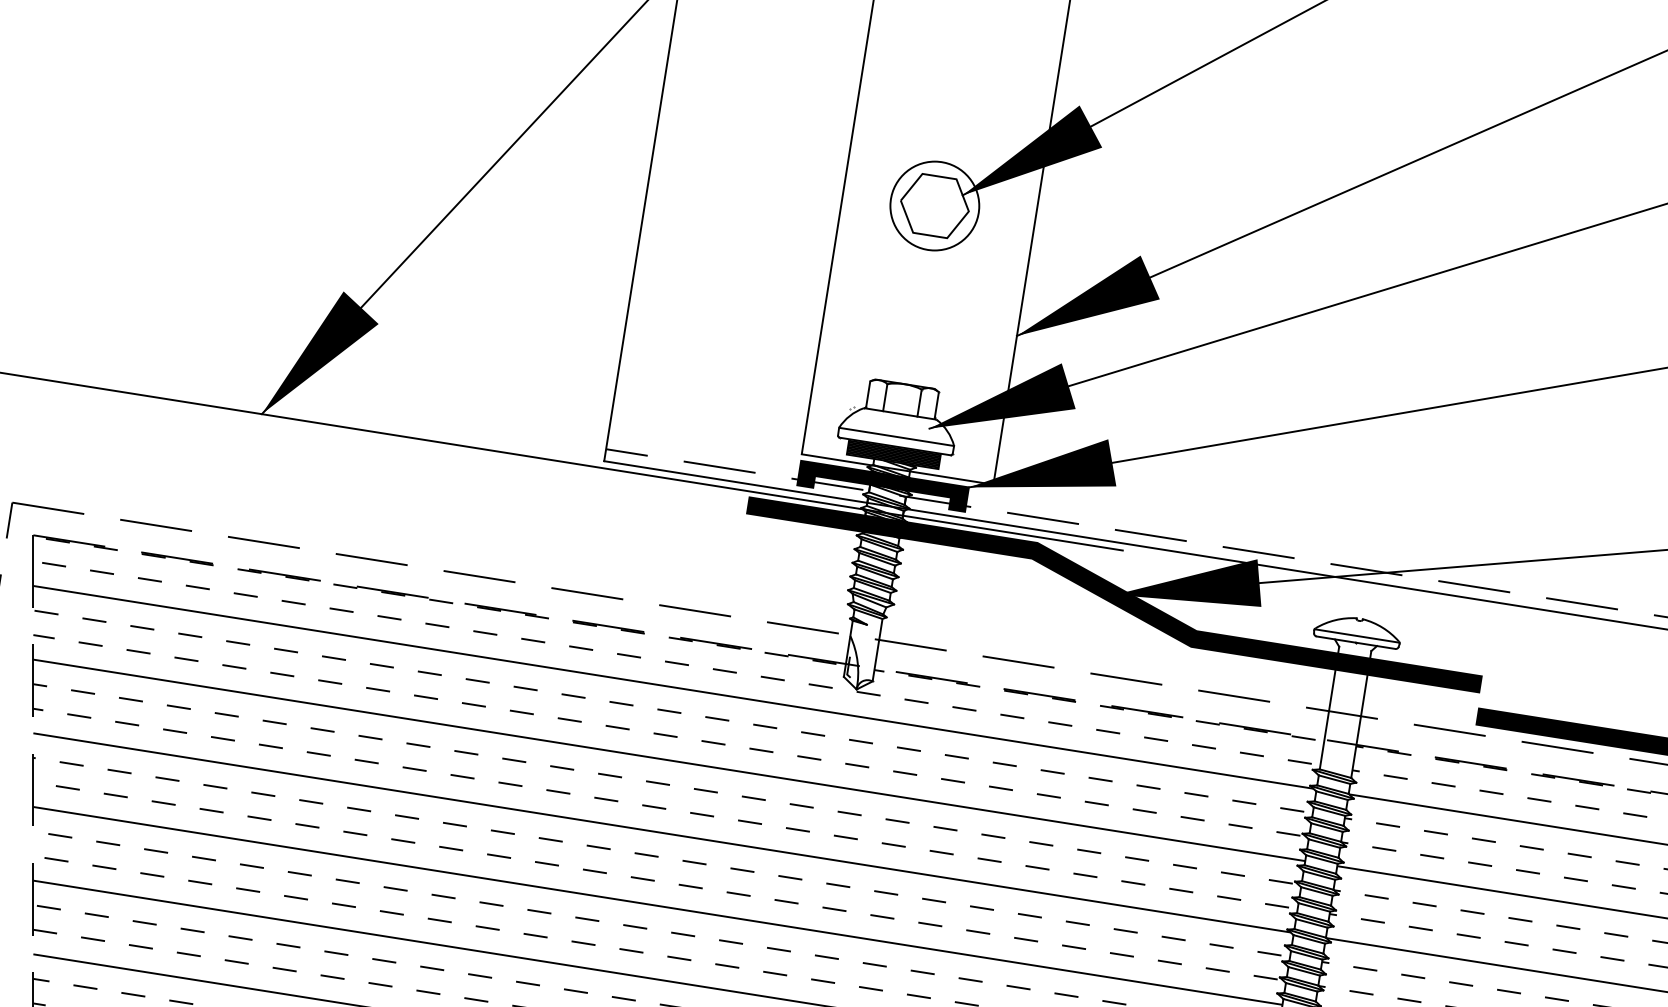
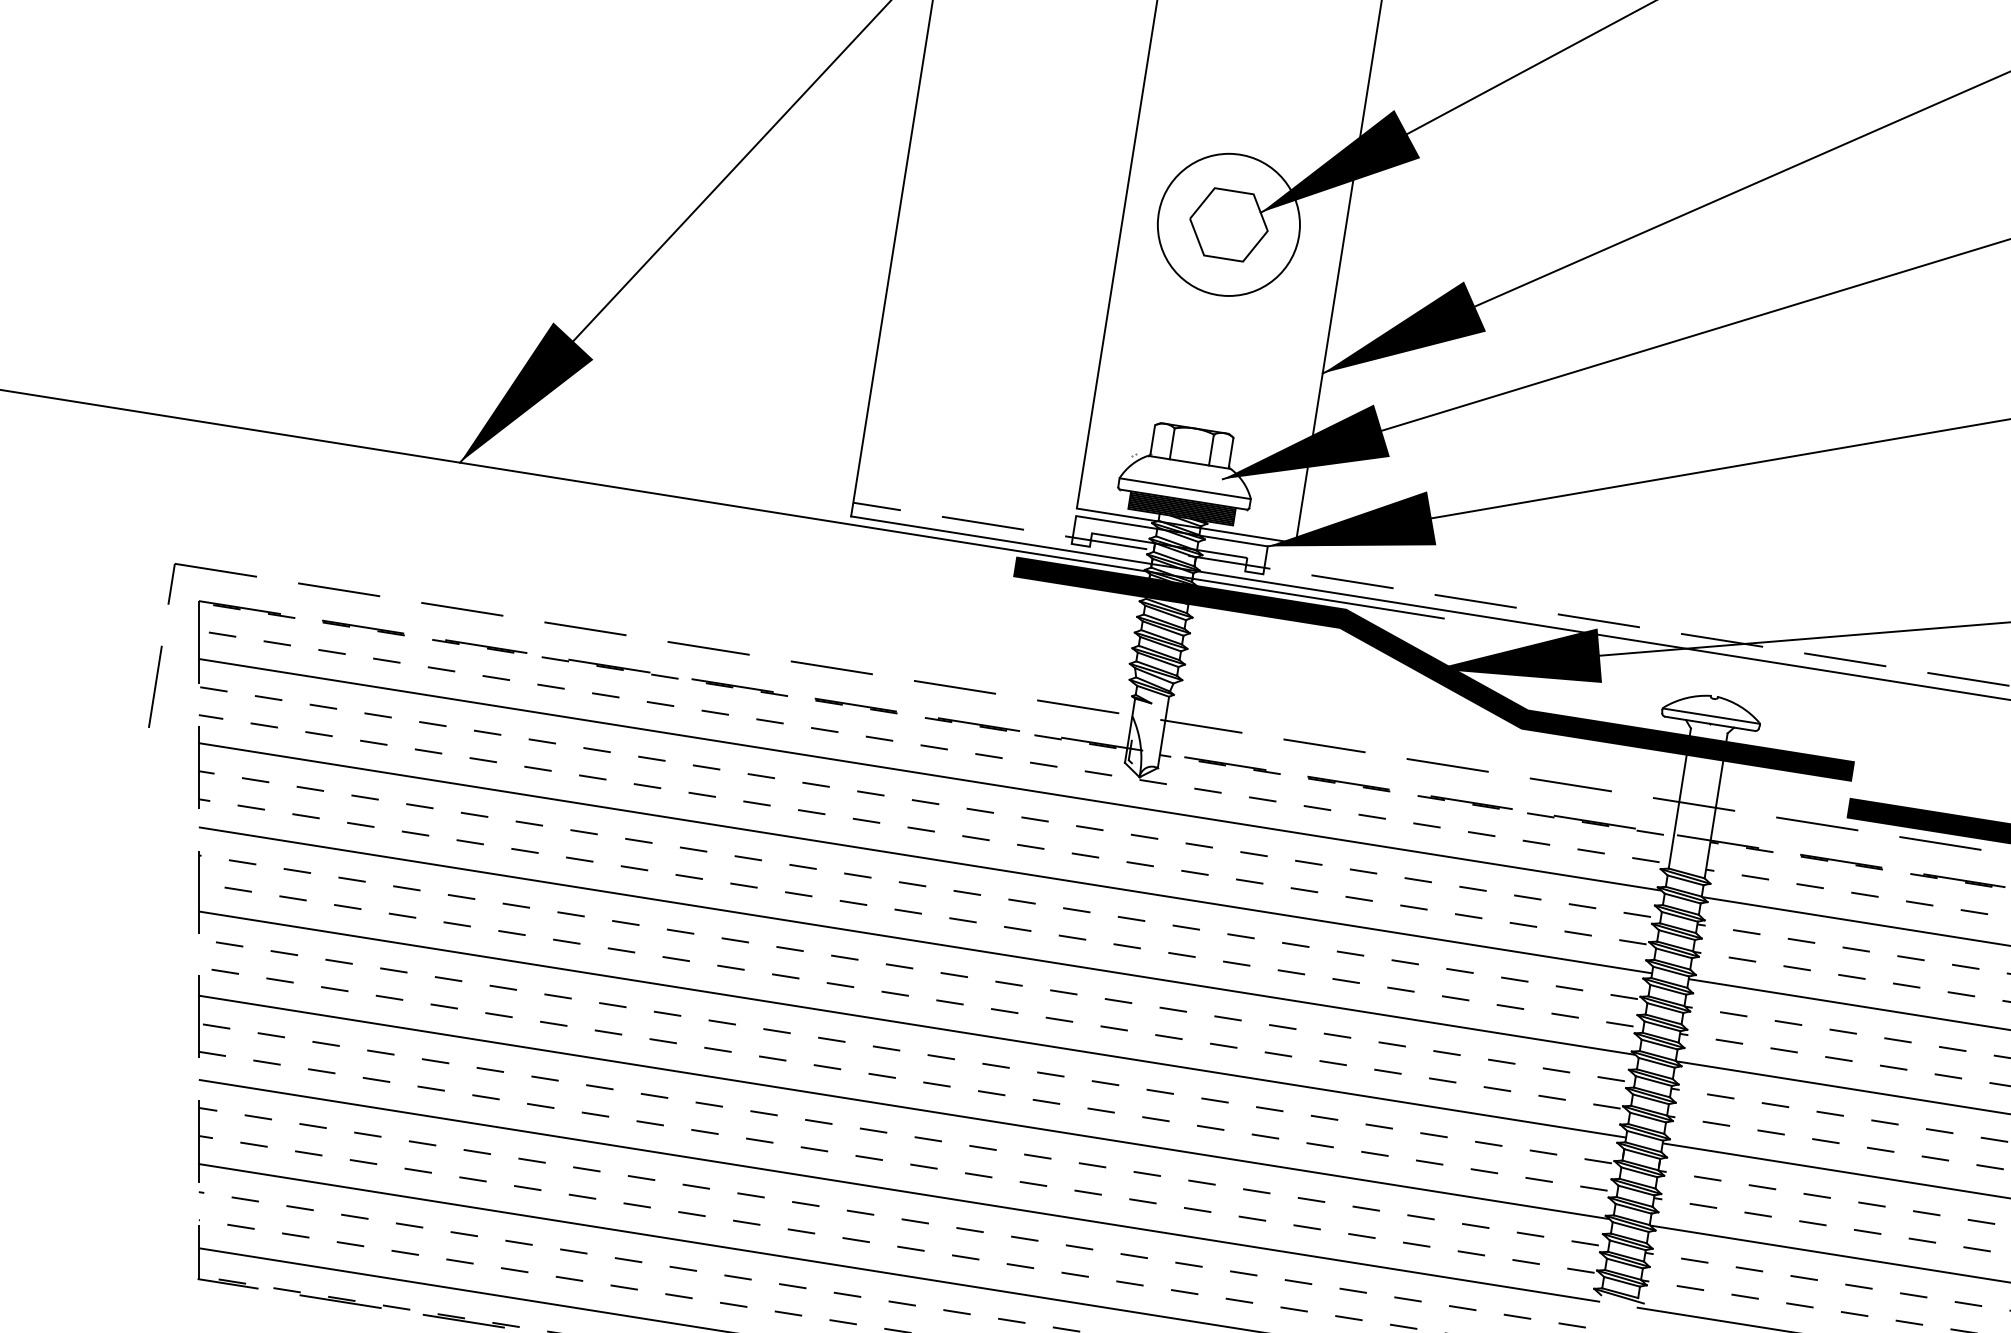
circle: (934, 205) -> (1228, 224), size x1.4
fill: (882, 486) -> (1169, 545), removed

